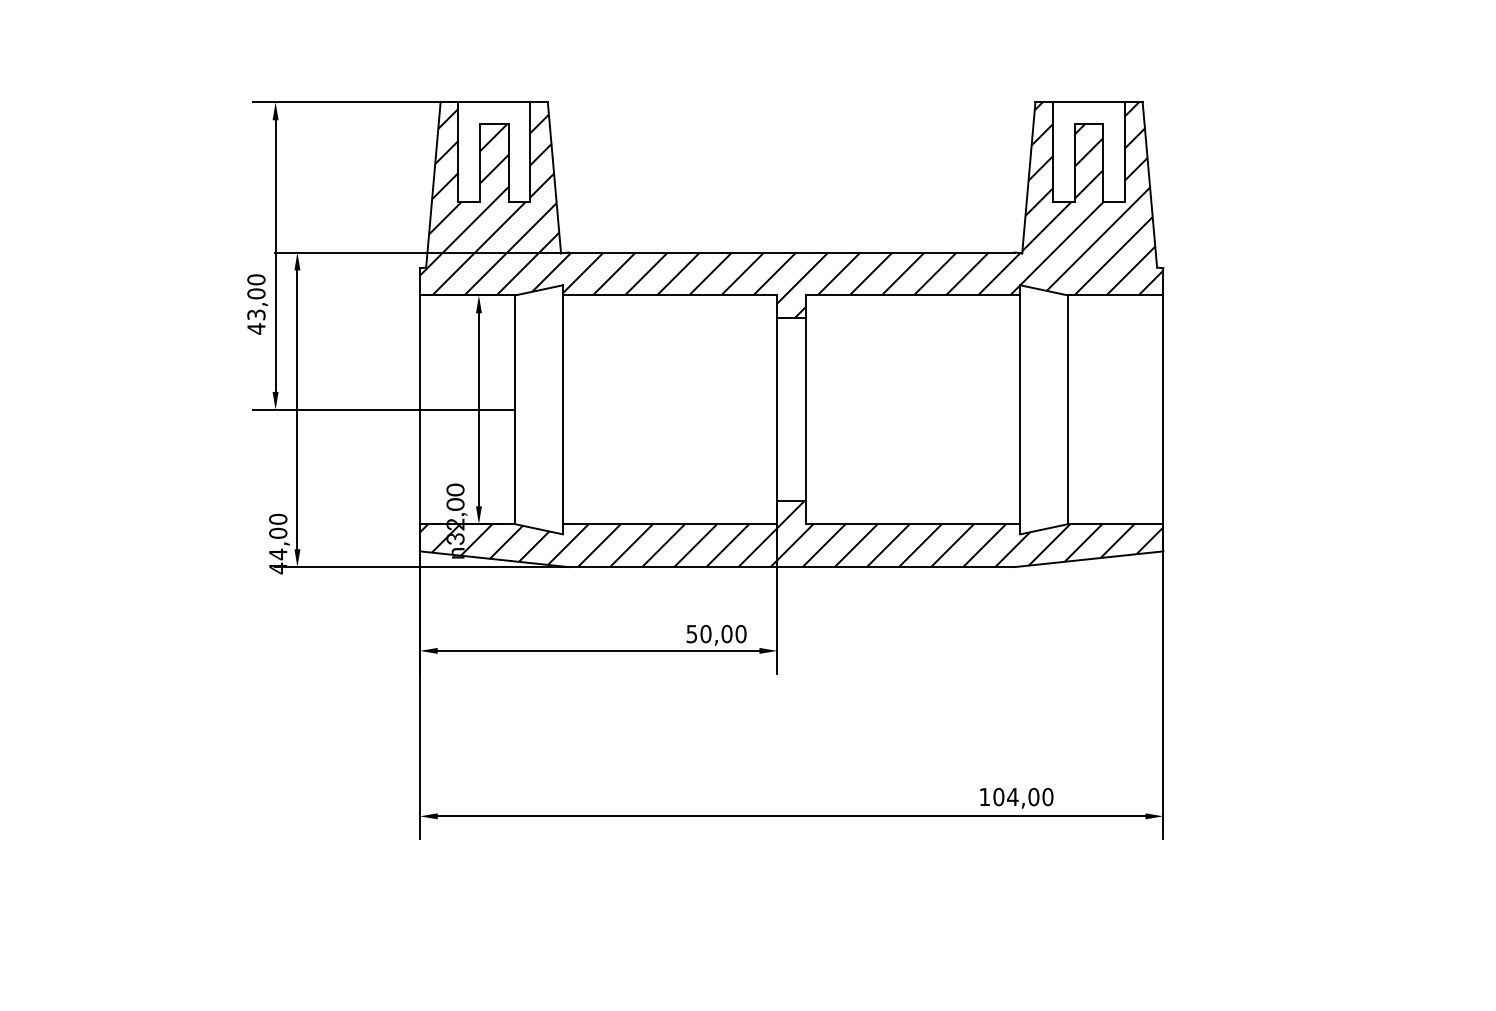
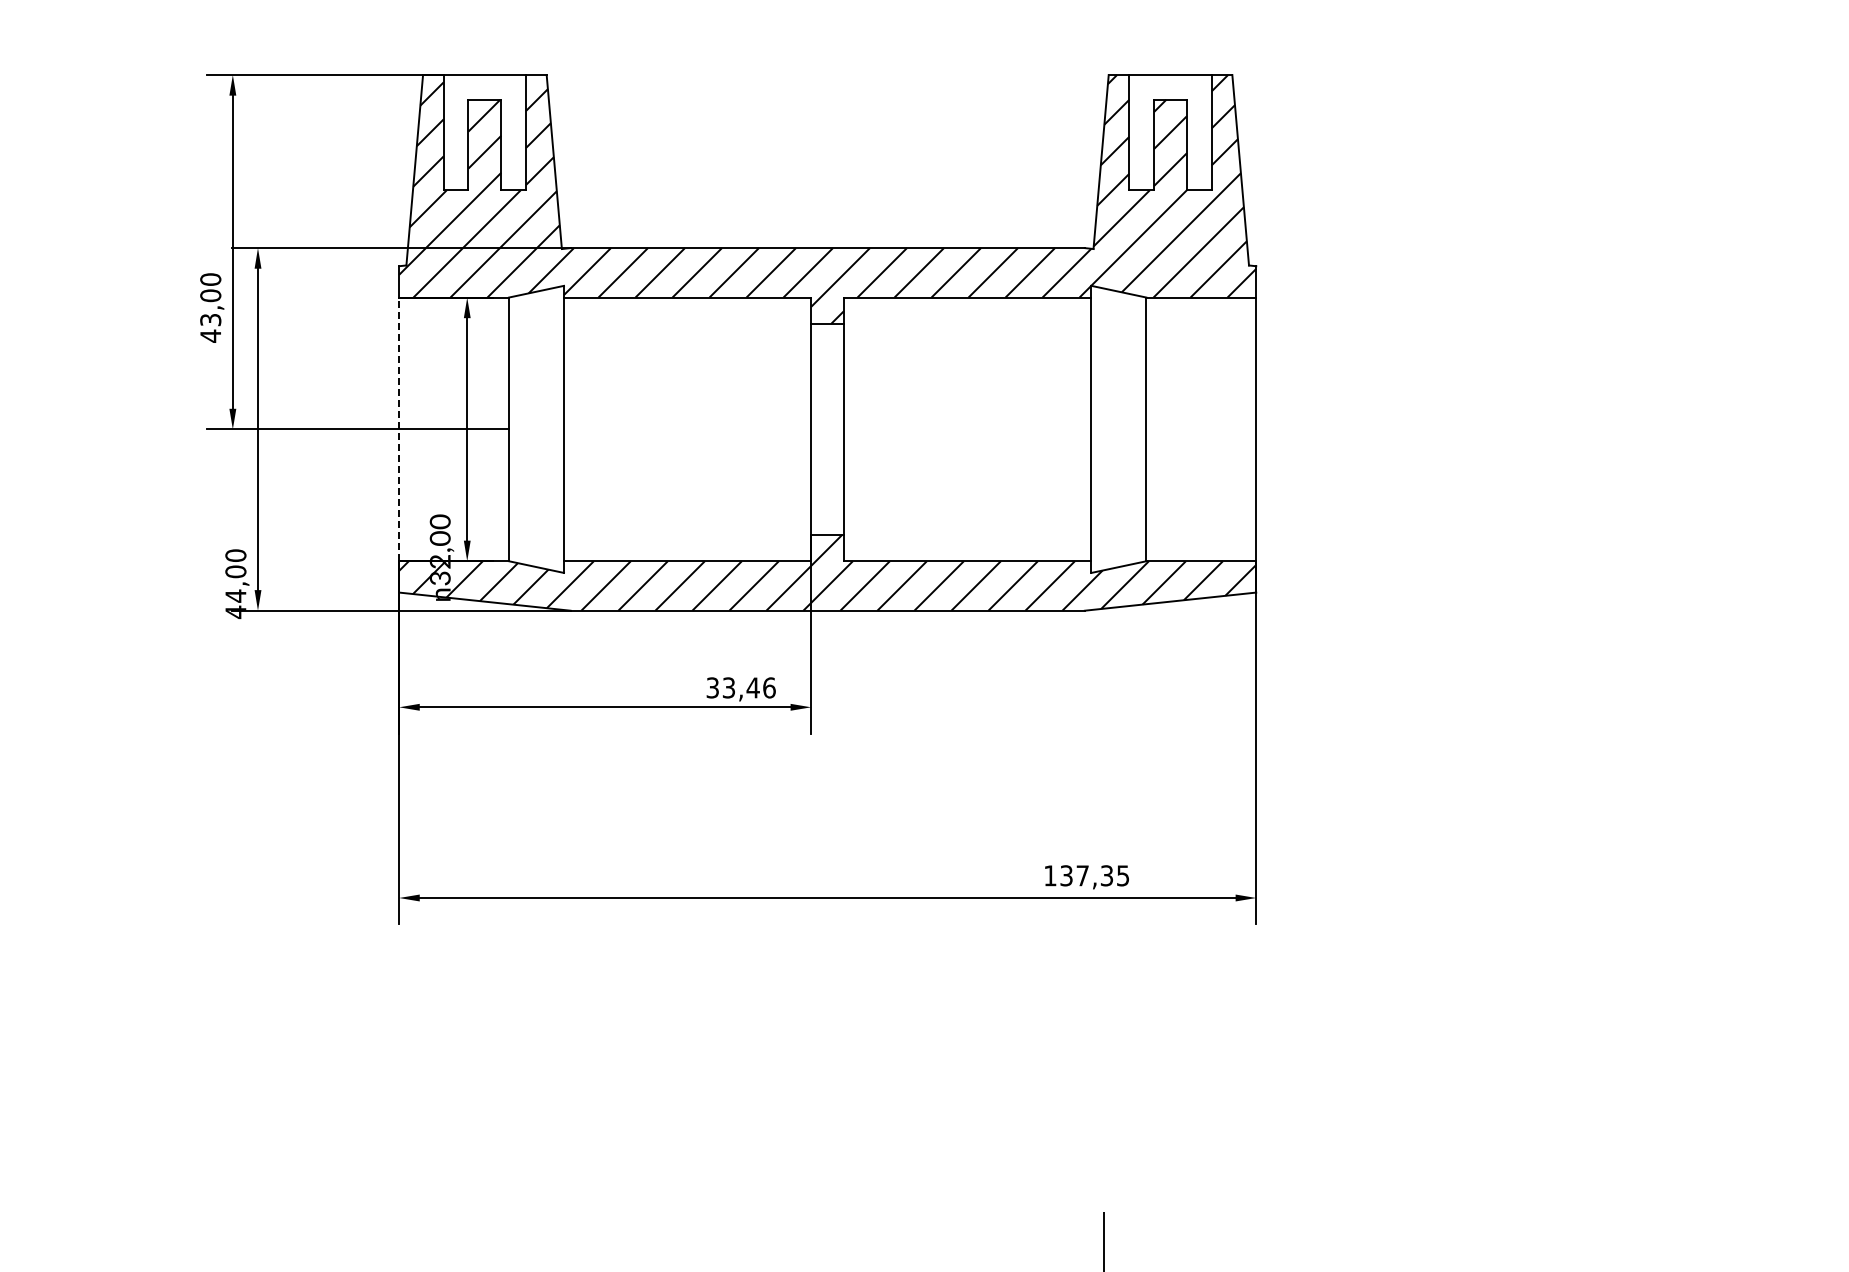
line: (420, 409) -> (399, 429), solid -> dashed
text: (716, 633) -> (741, 687), 50,00 -> 33,46
text: (1023, 796) -> (1094, 875), 104,00 -> 137,35

